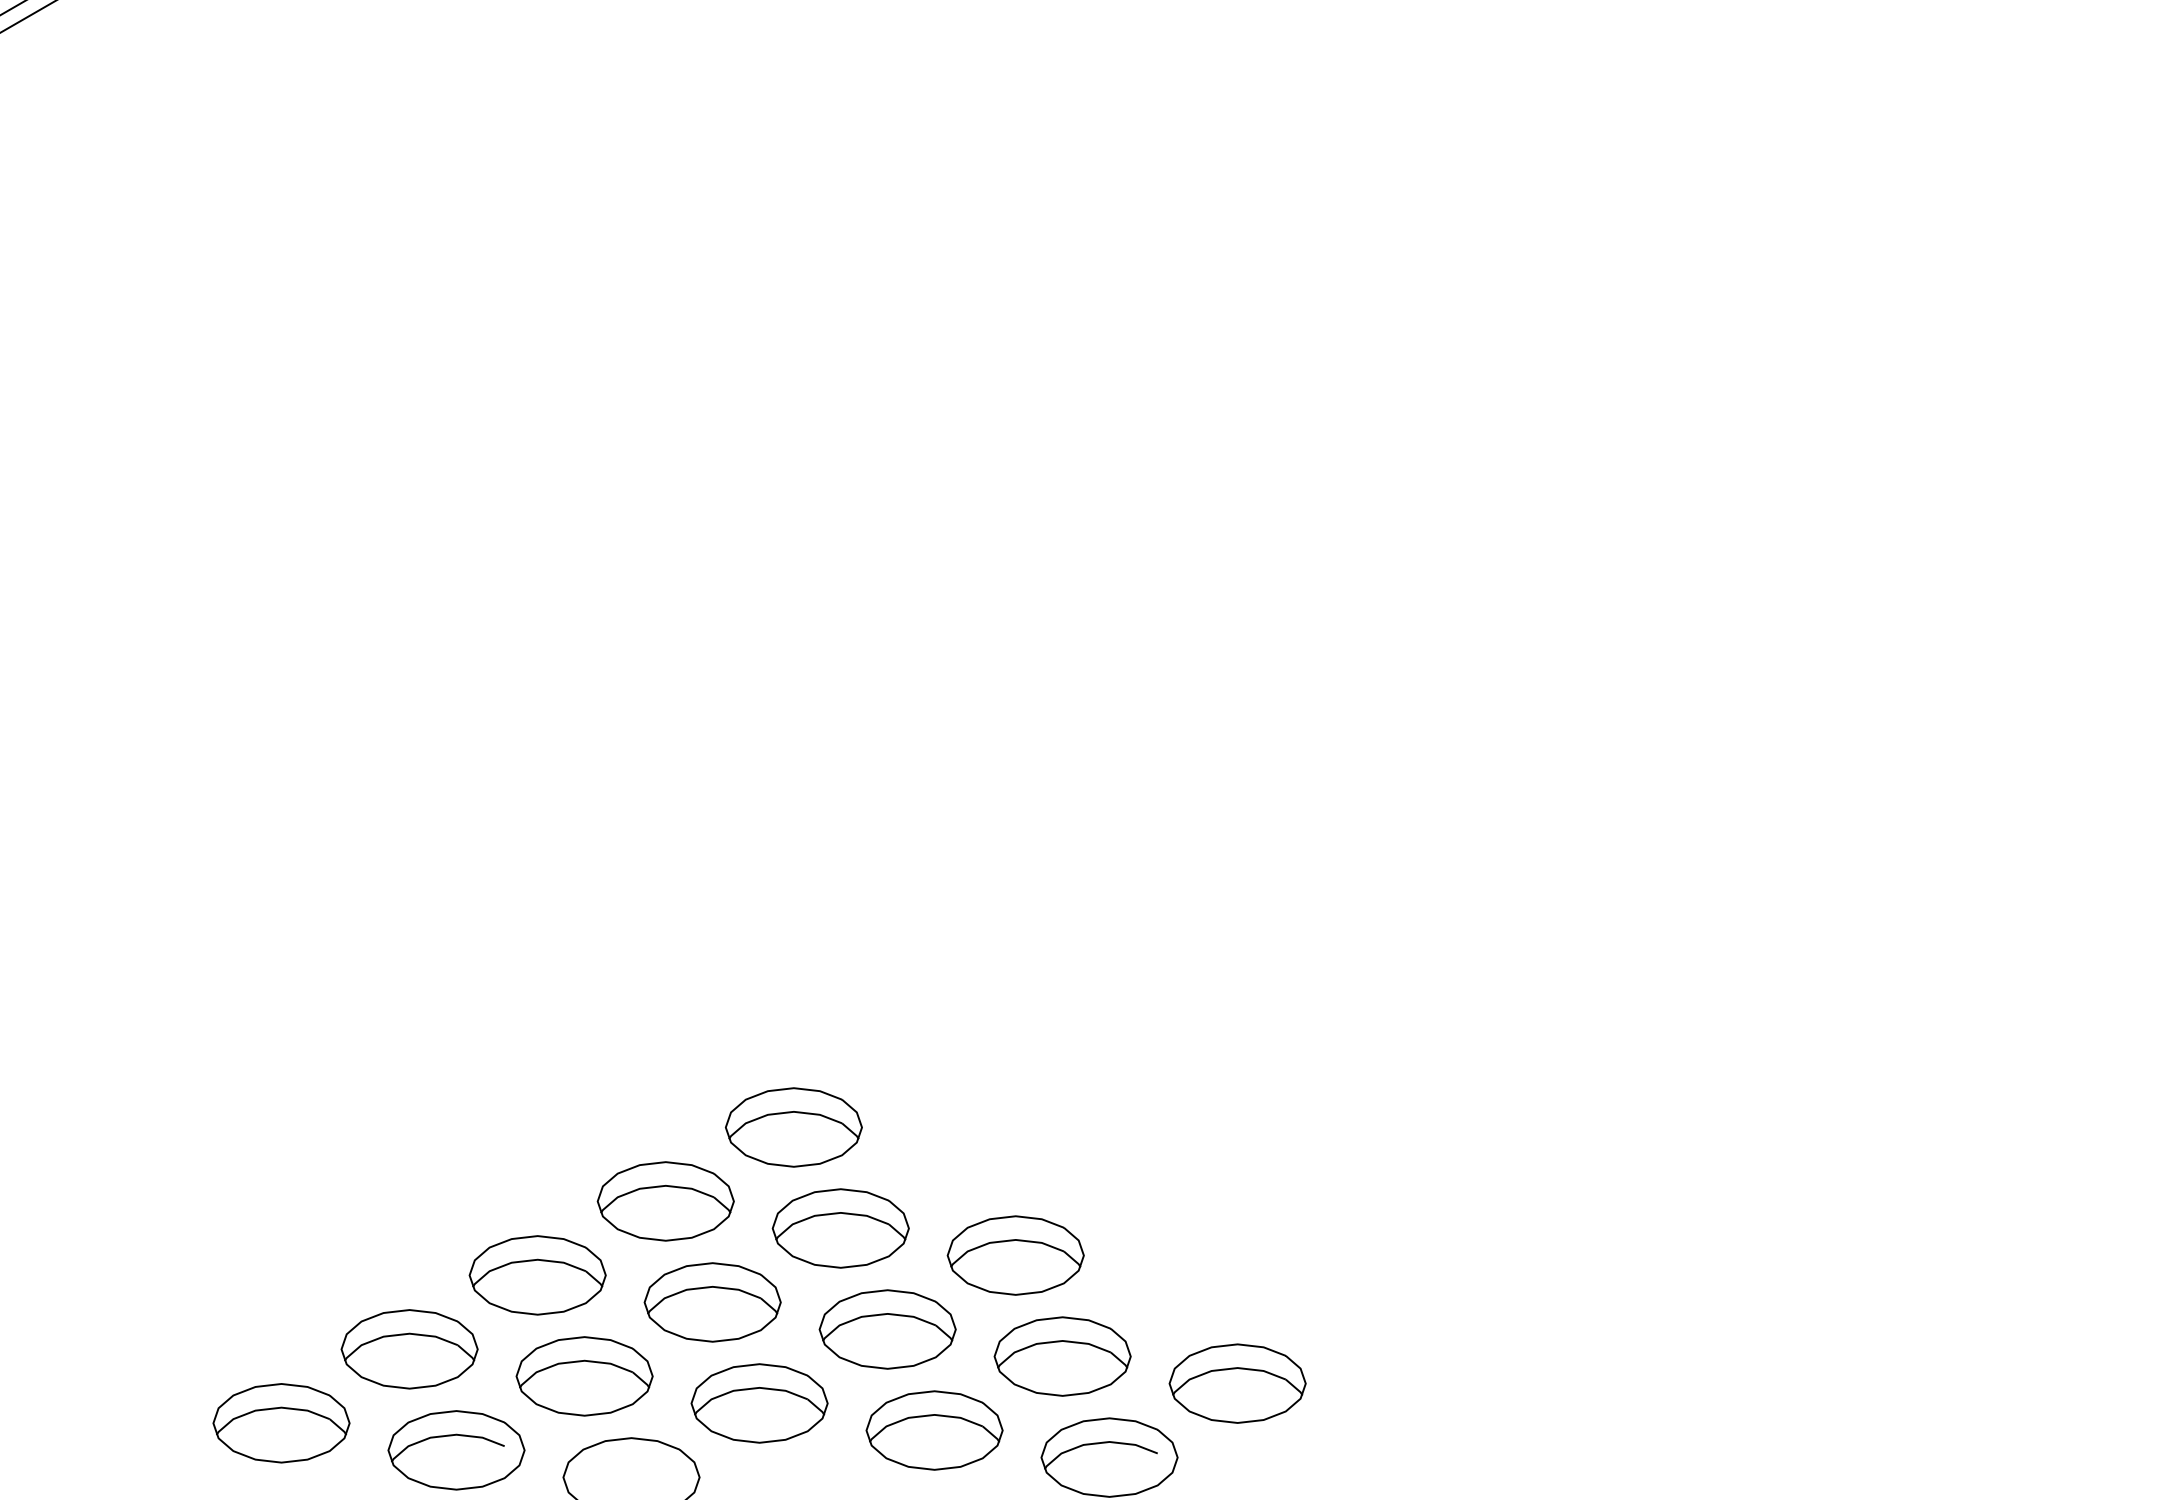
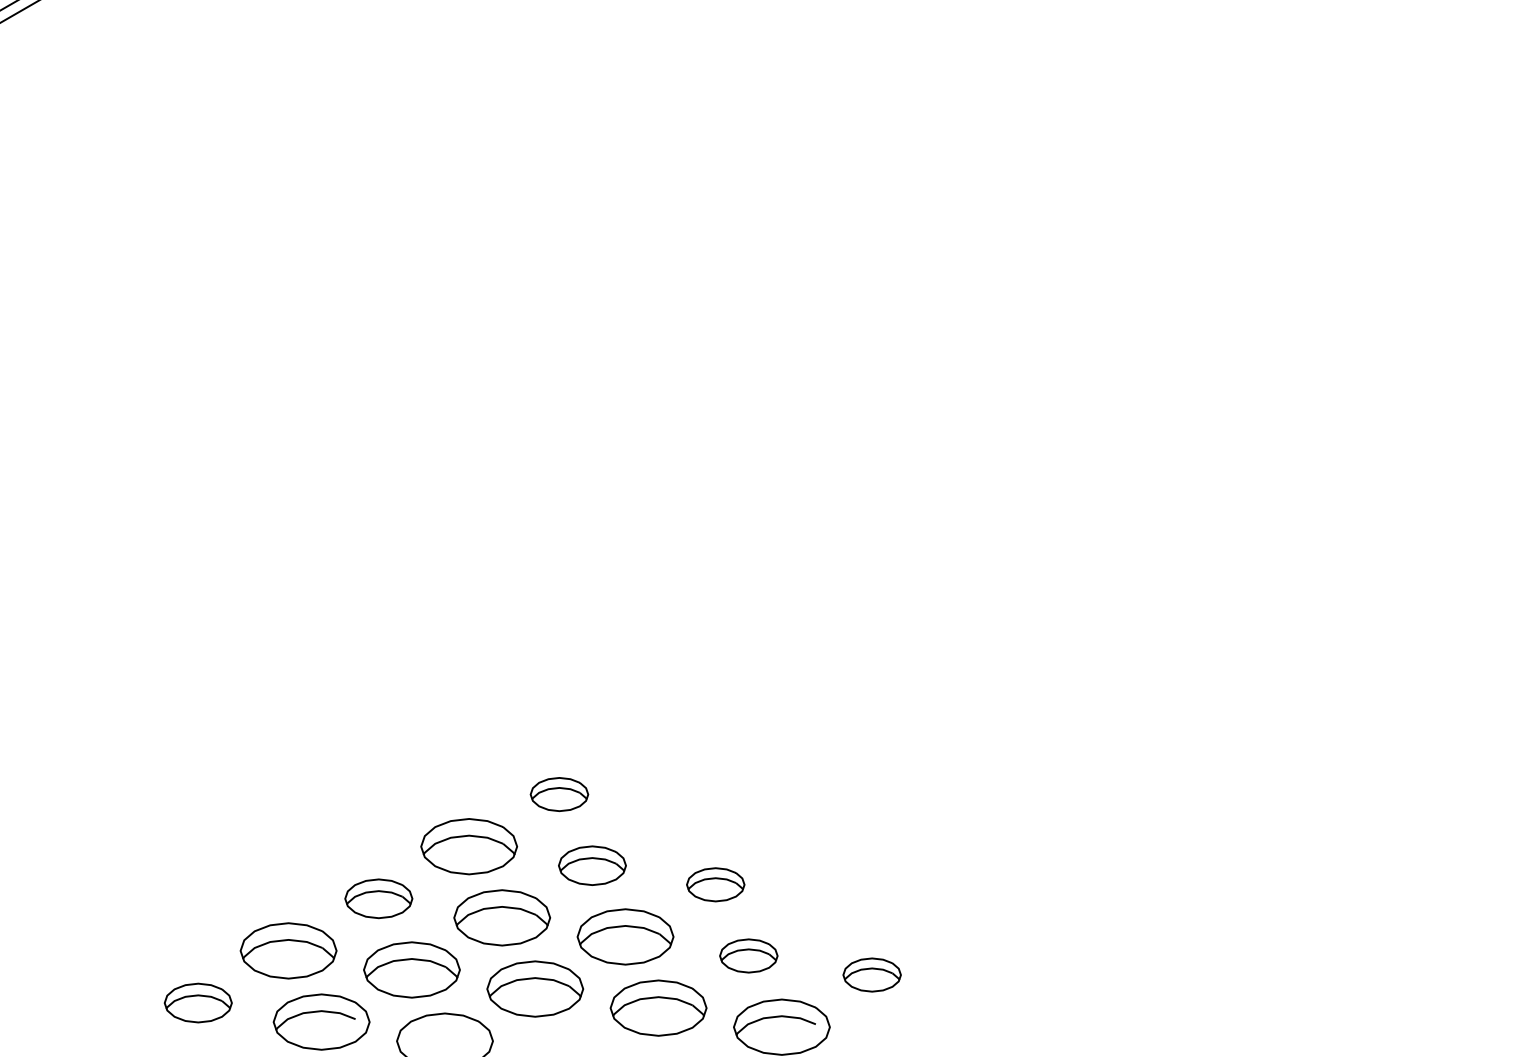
part: (793, 1127) -> (559, 794), size x0.6
part: (840, 1228) -> (592, 865), size x0.7
part: (1015, 1255) -> (715, 884), size x0.6
part: (537, 1275) -> (378, 898), size x0.7
part: (1062, 1356) -> (748, 955), size x0.6
part: (1237, 1383) -> (872, 974), size x0.6
part: (281, 1423) -> (198, 1003), size x0.7

